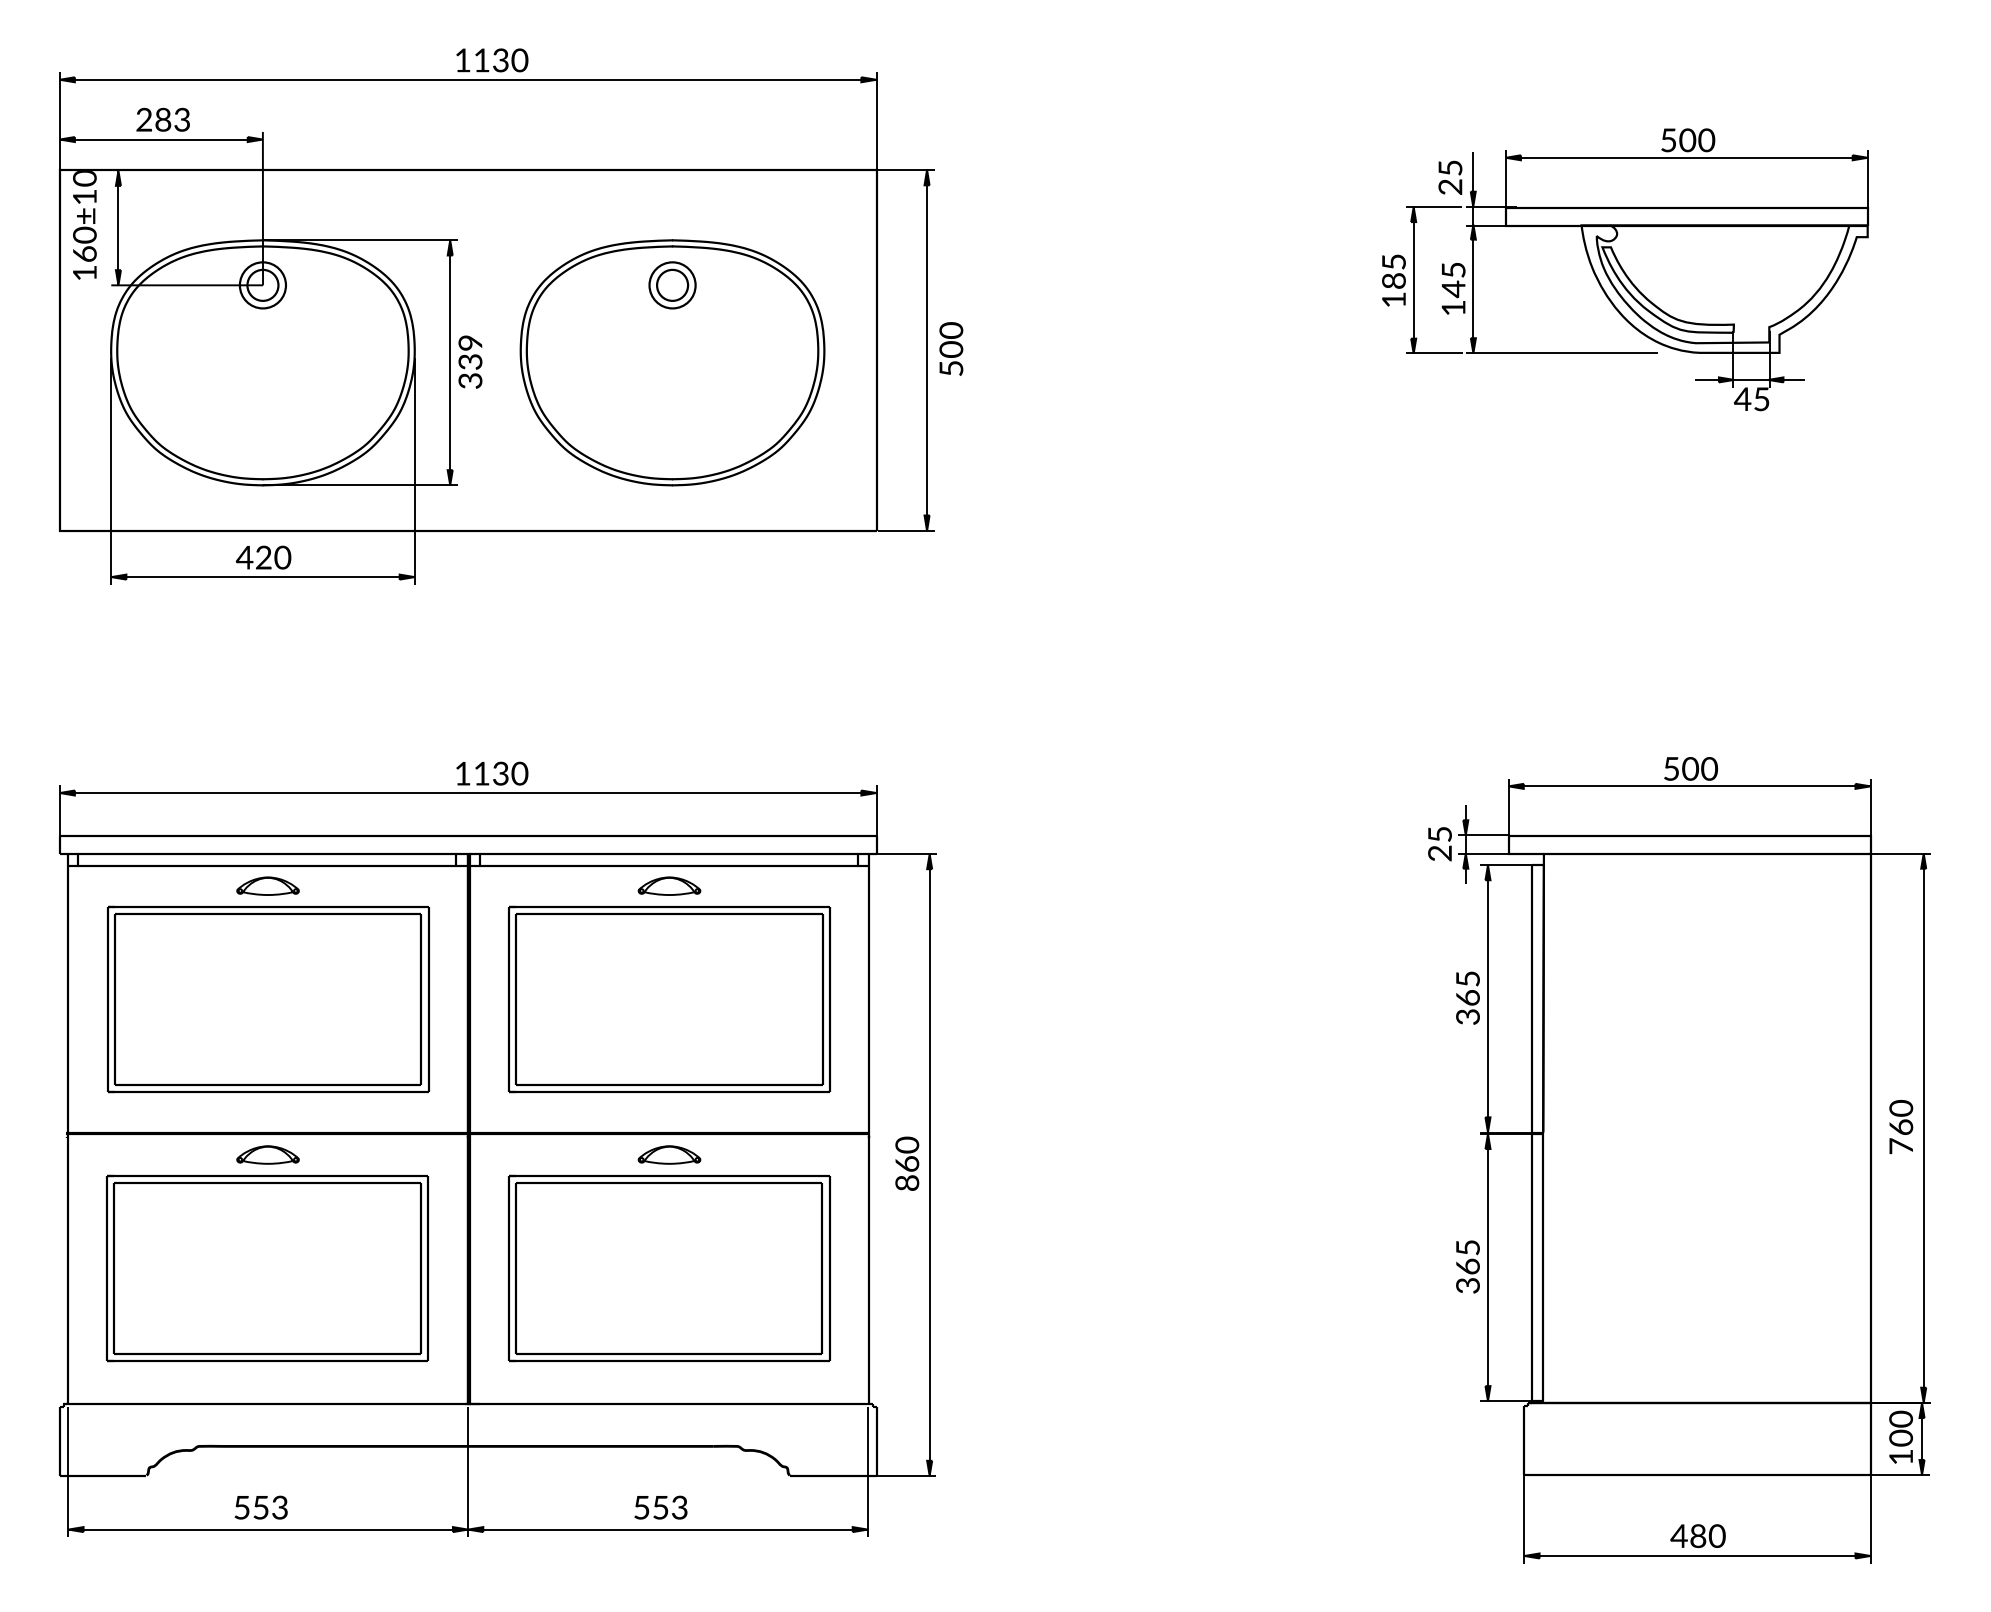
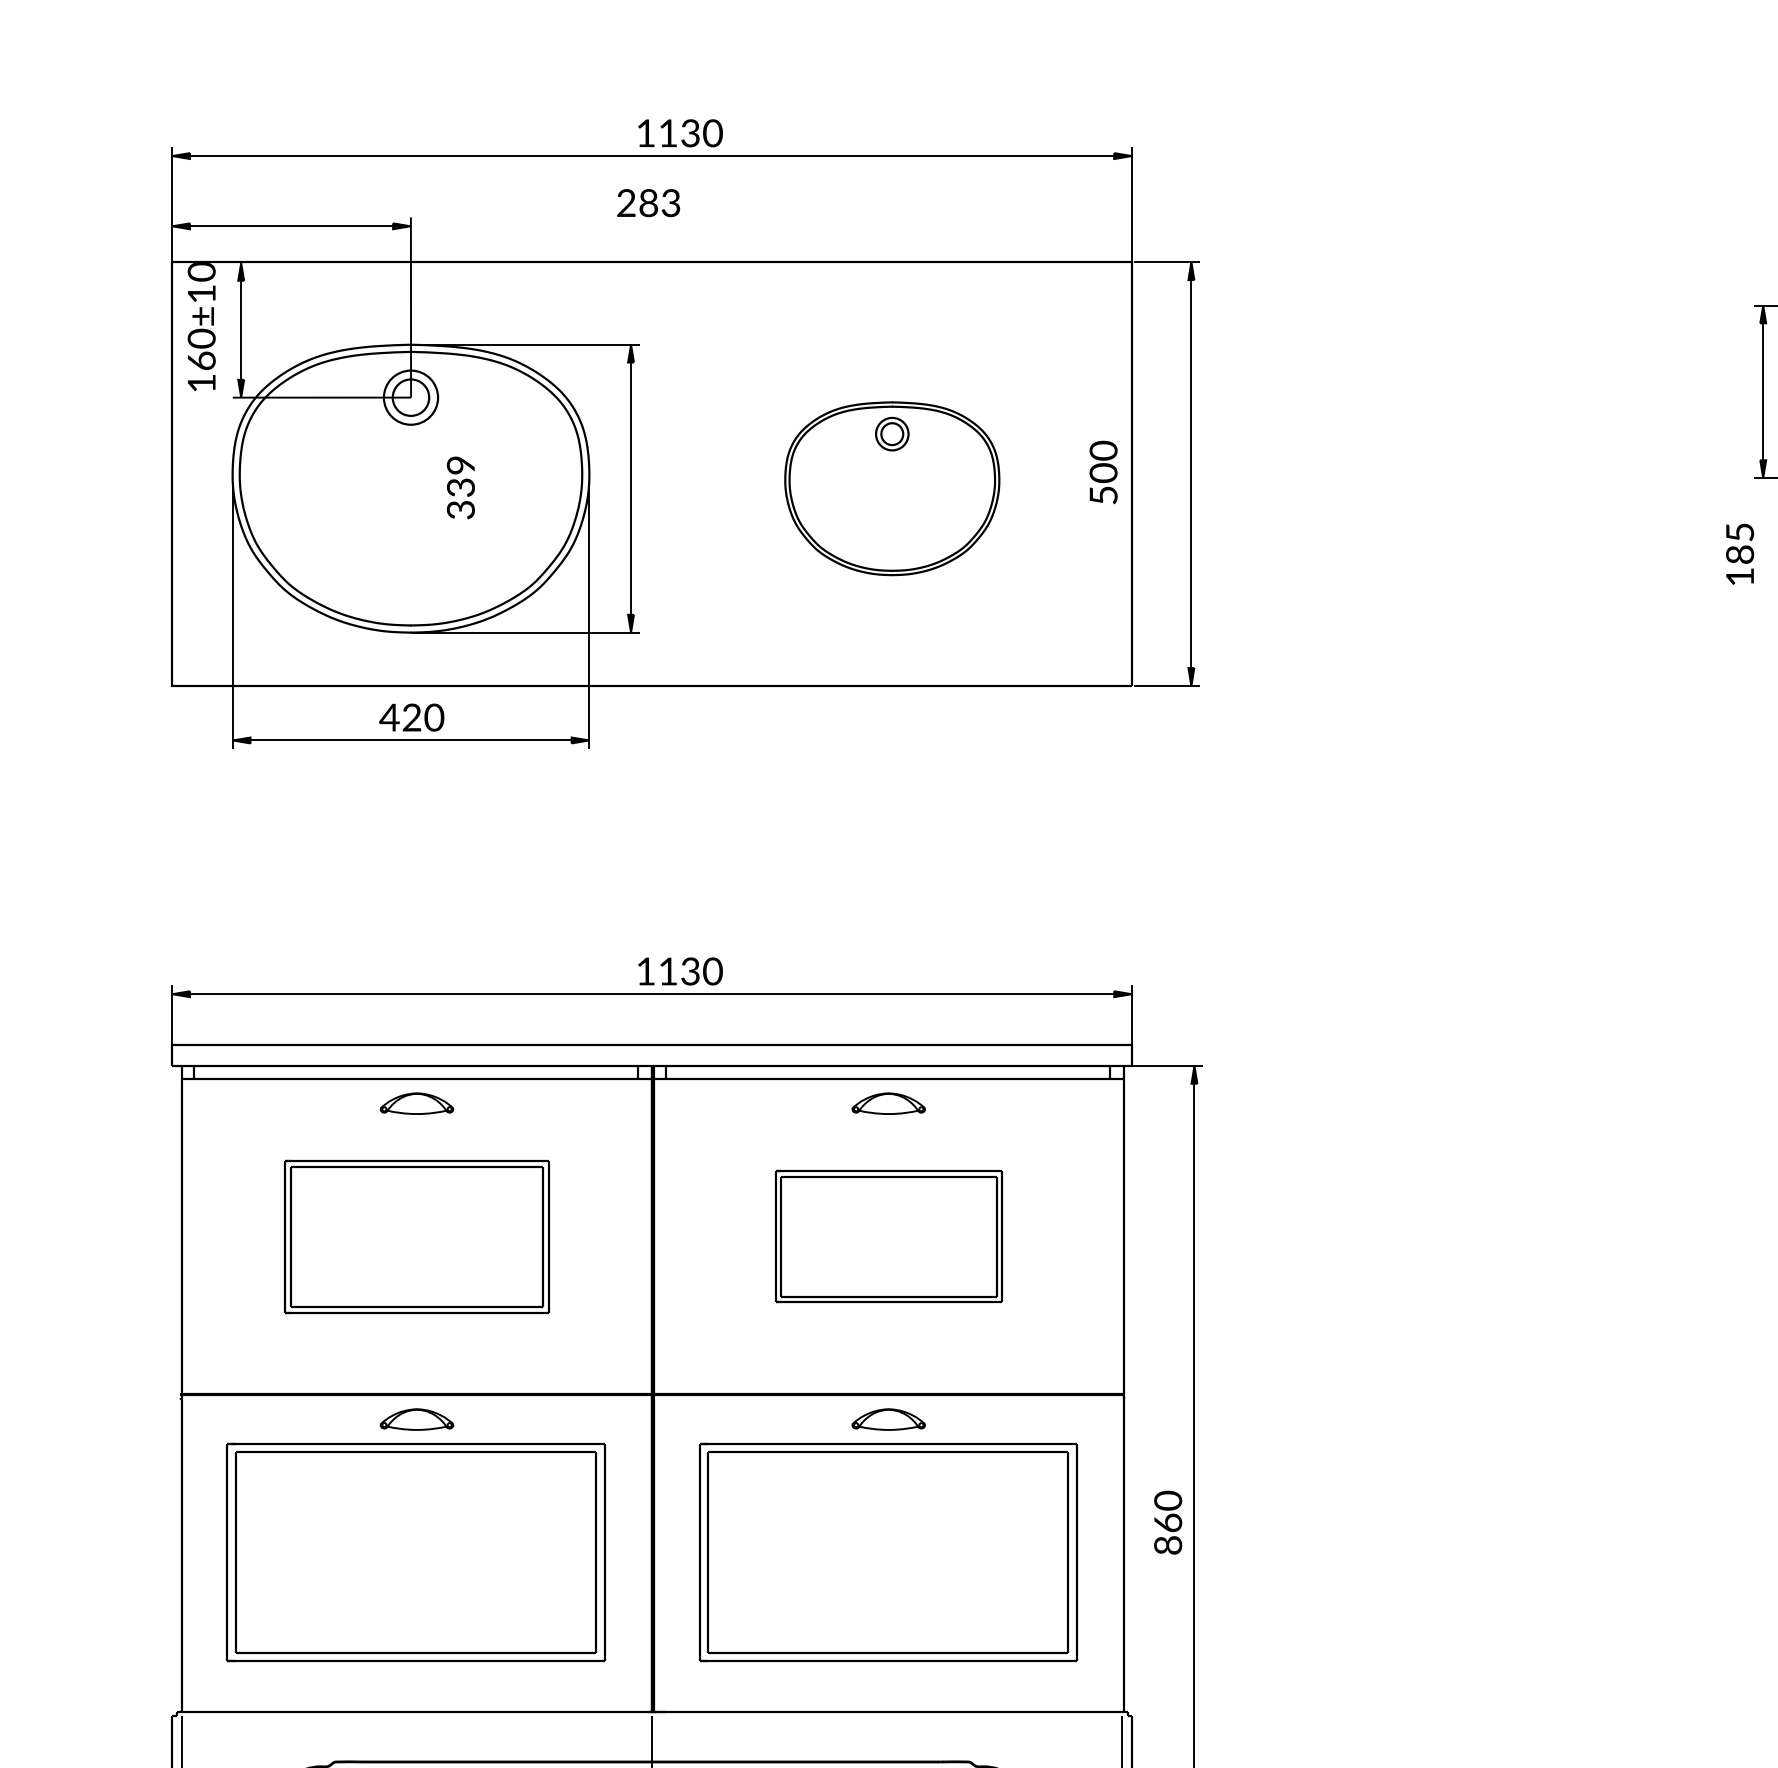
text: (162, 119) -> (647, 202), moved
text: (1393, 280) -> (1739, 554), moved
text: (951, 348) -> (1103, 471), moved
text: (470, 361) -> (460, 487), moved
part: (672, 362) -> (892, 488), size x0.6
part: (268, 999) -> (417, 1236), size x0.7
part: (669, 999) -> (888, 1236), size x0.6
text: (907, 1163) -> (1168, 1522), moved

